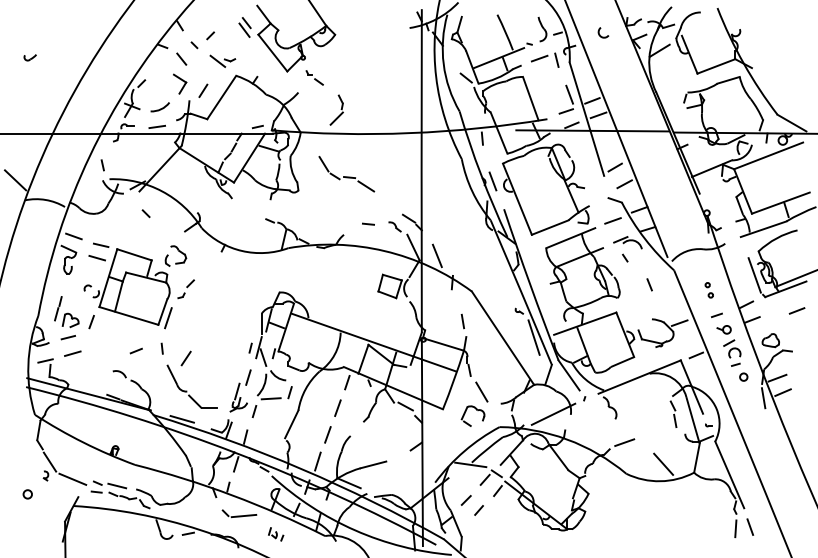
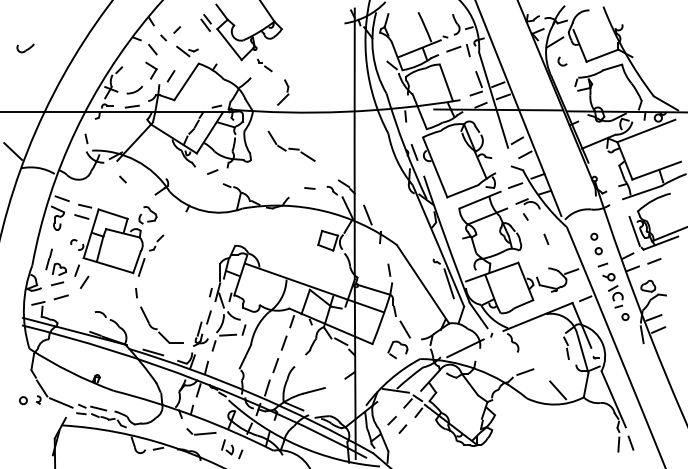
arc: (601, 35) -> (560, 63), moved
part: (30, 57) -> (25, 48), size x1.67
part: (709, 289) -> (596, 243), size x1.67
line: (797, 311) -> (654, 261), moved
line: (136, 350) -> (212, 171), moved
line: (186, 357) -> (84, 281), moved
circle: (27, 494) -> (23, 400), moved
part: (276, 534) -> (232, 449), size x1.67

